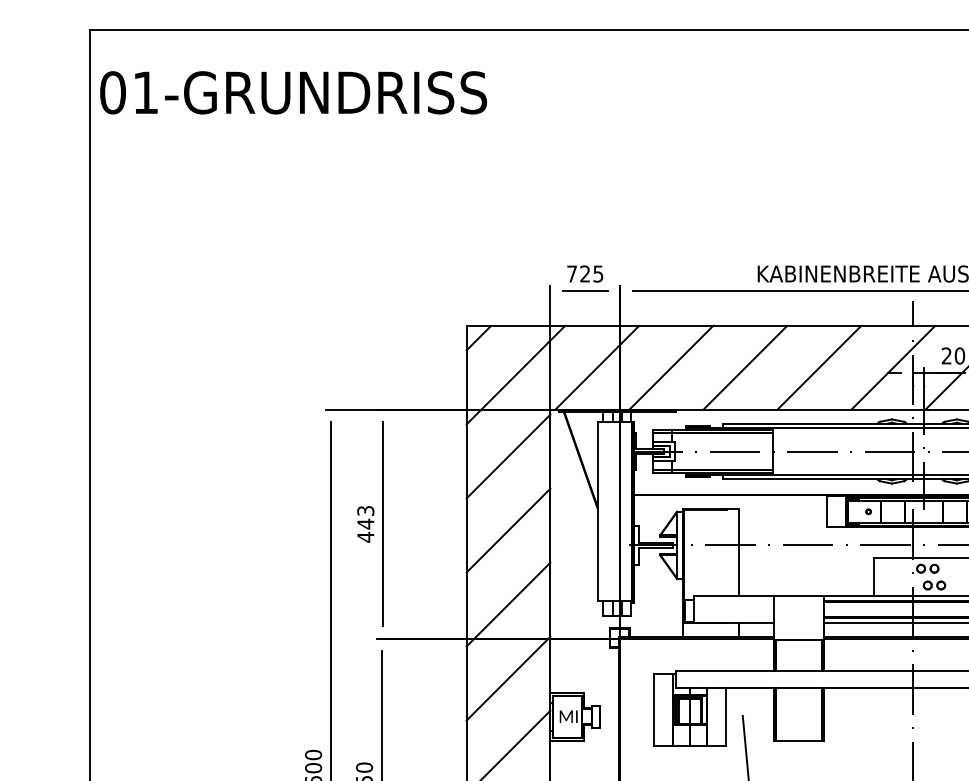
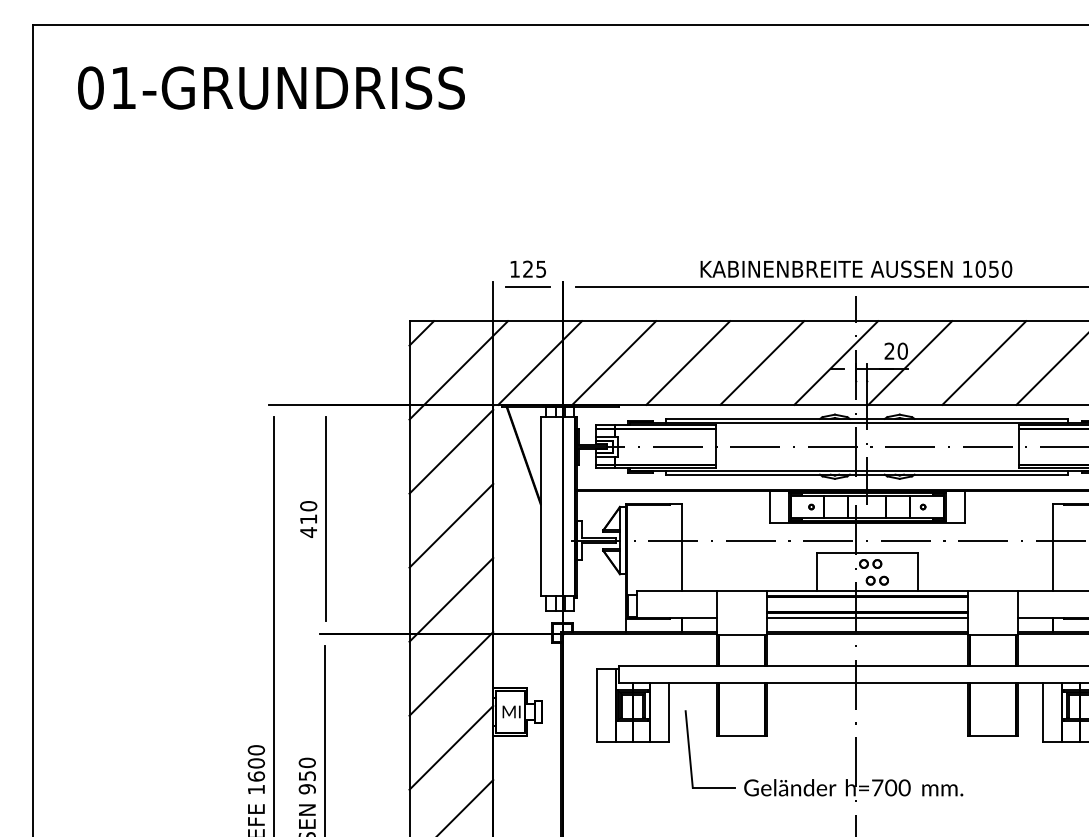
text: (293, 92) -> (271, 87), moved
text: (571, 274) -> (514, 269), 725 -> 125
text: (365, 517) -> (308, 512), 443 -> 410

